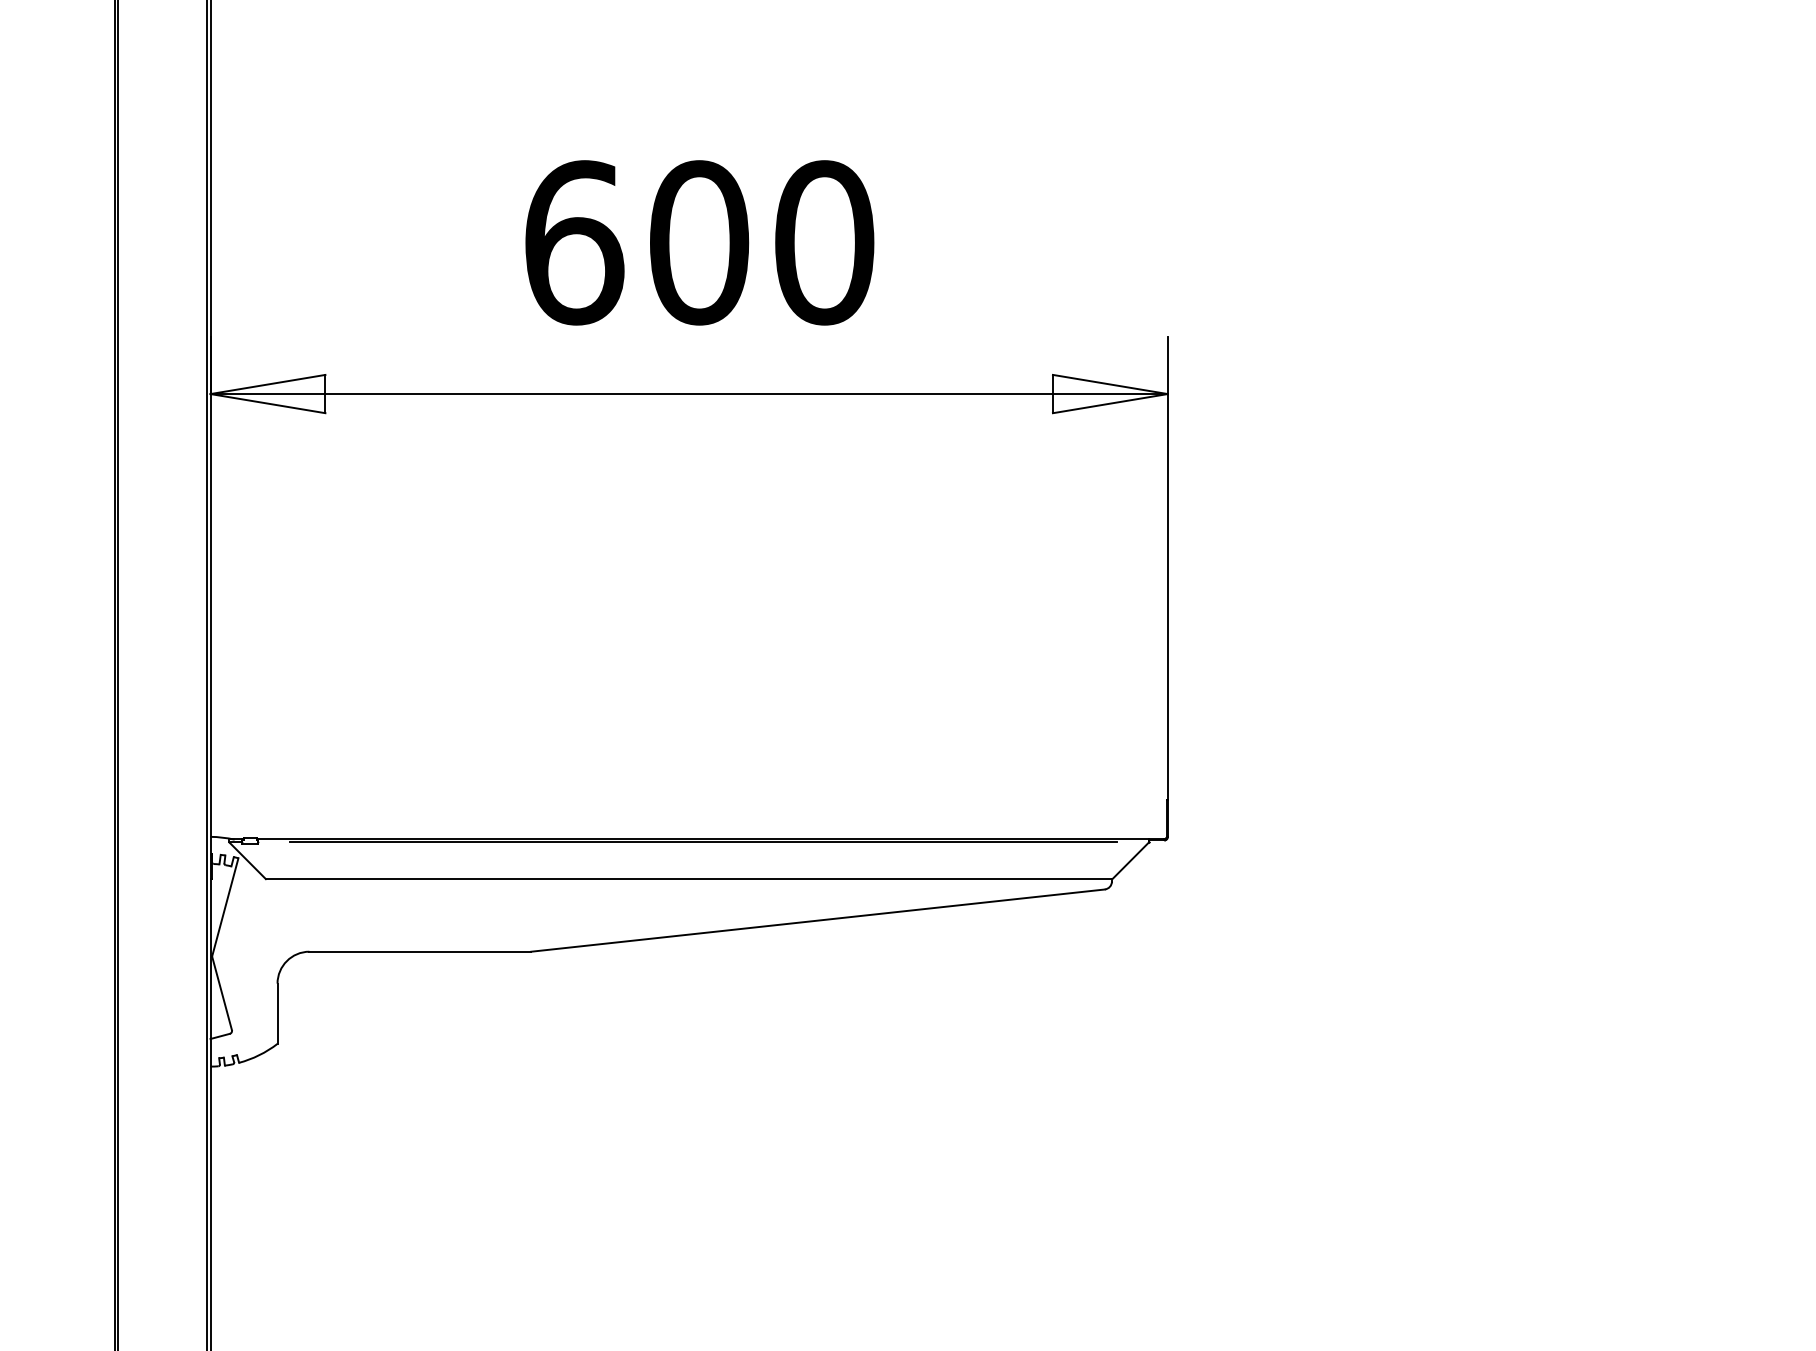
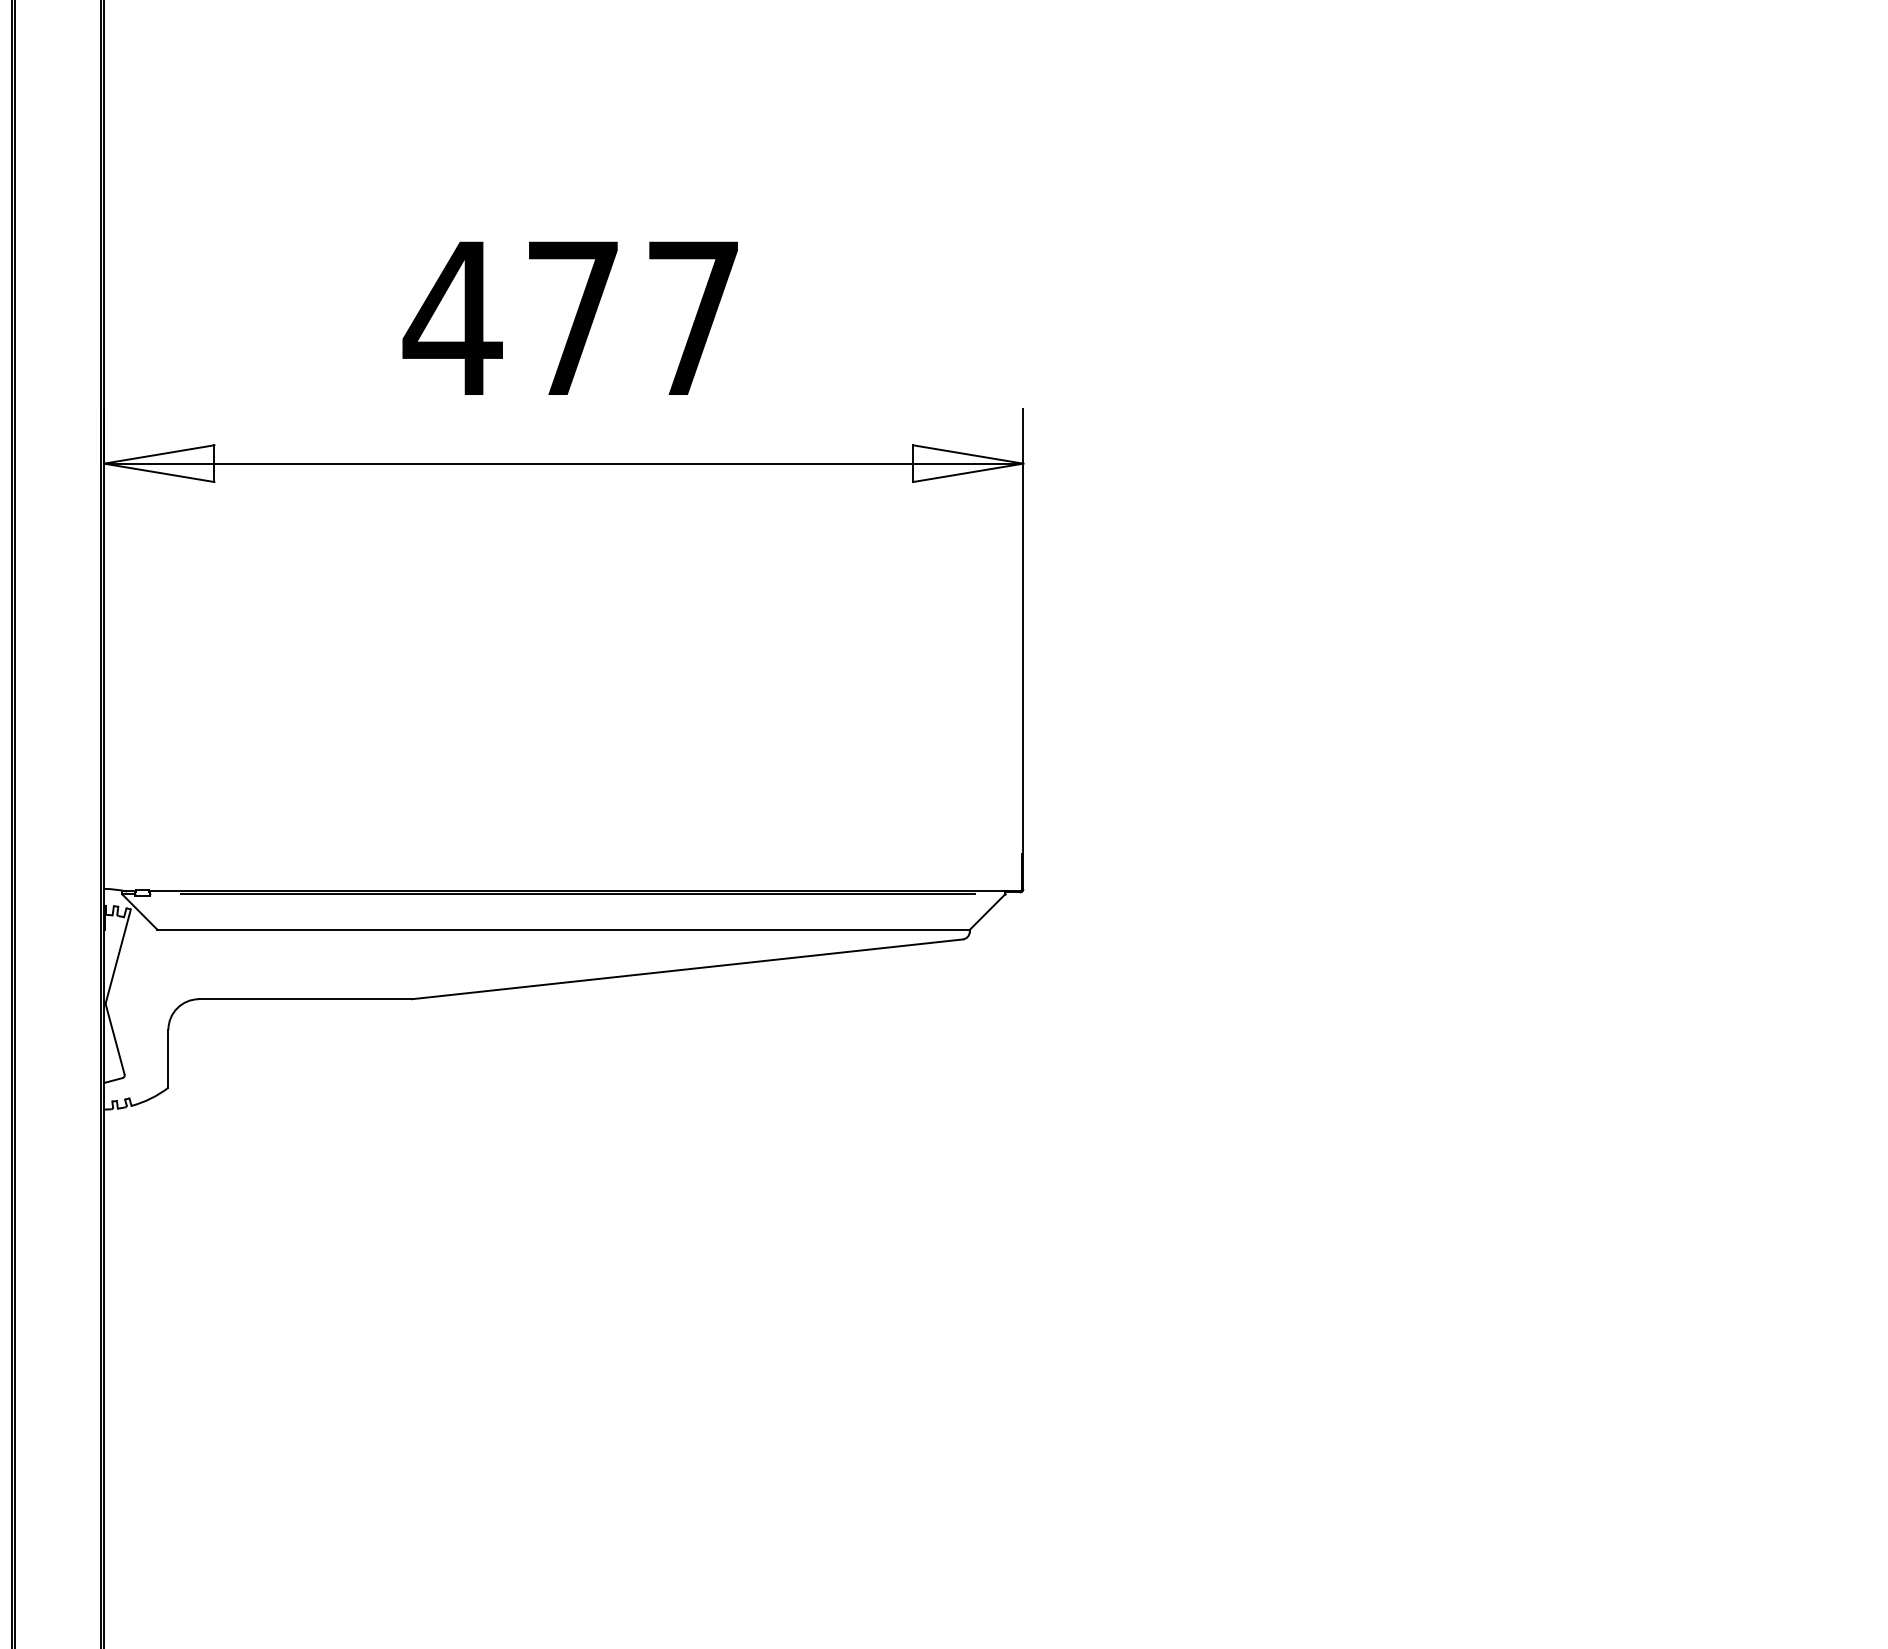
text: (697, 242) -> (571, 318), 600 -> 477

